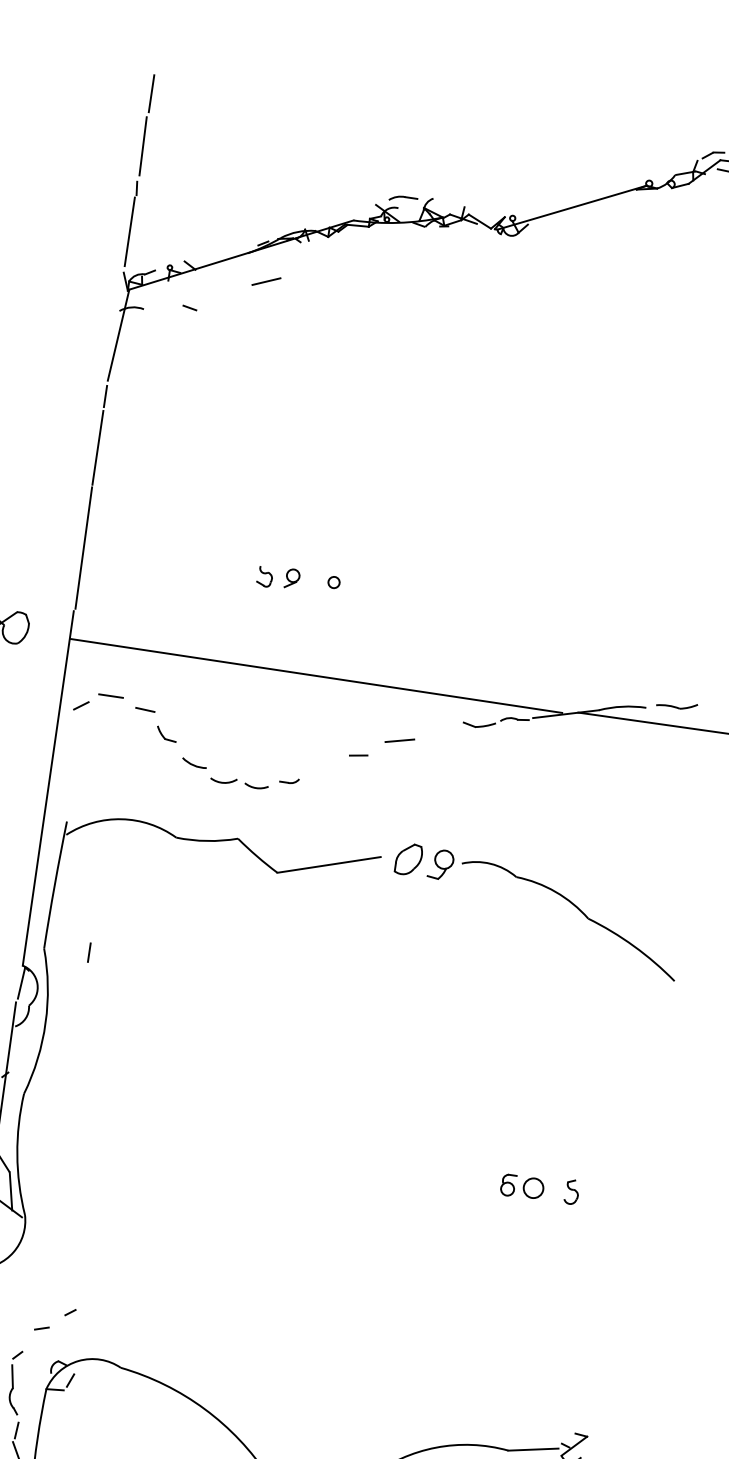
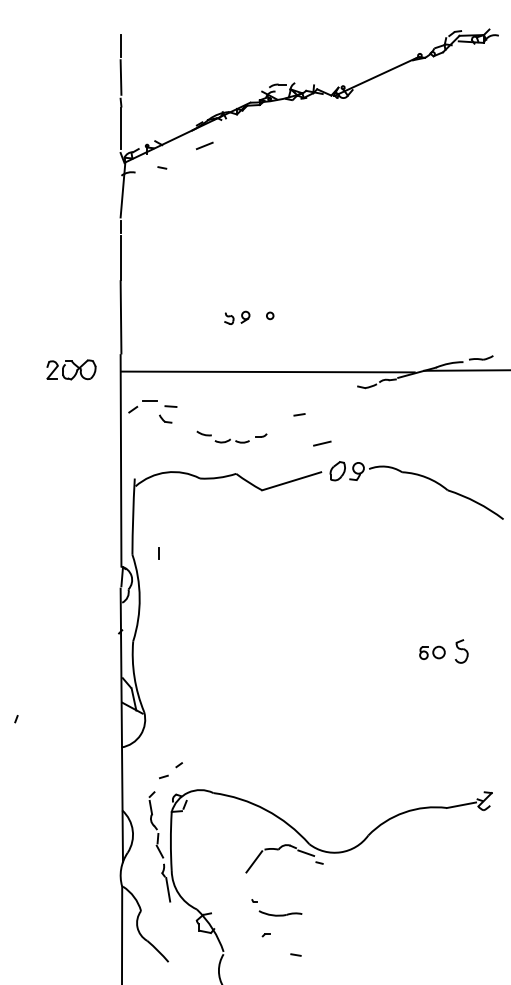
part: (166, 733) -> (165, 418), moved
line: (400, 740) -> (322, 443), moved
part: (571, 1192) -> (461, 651), size x1.6

